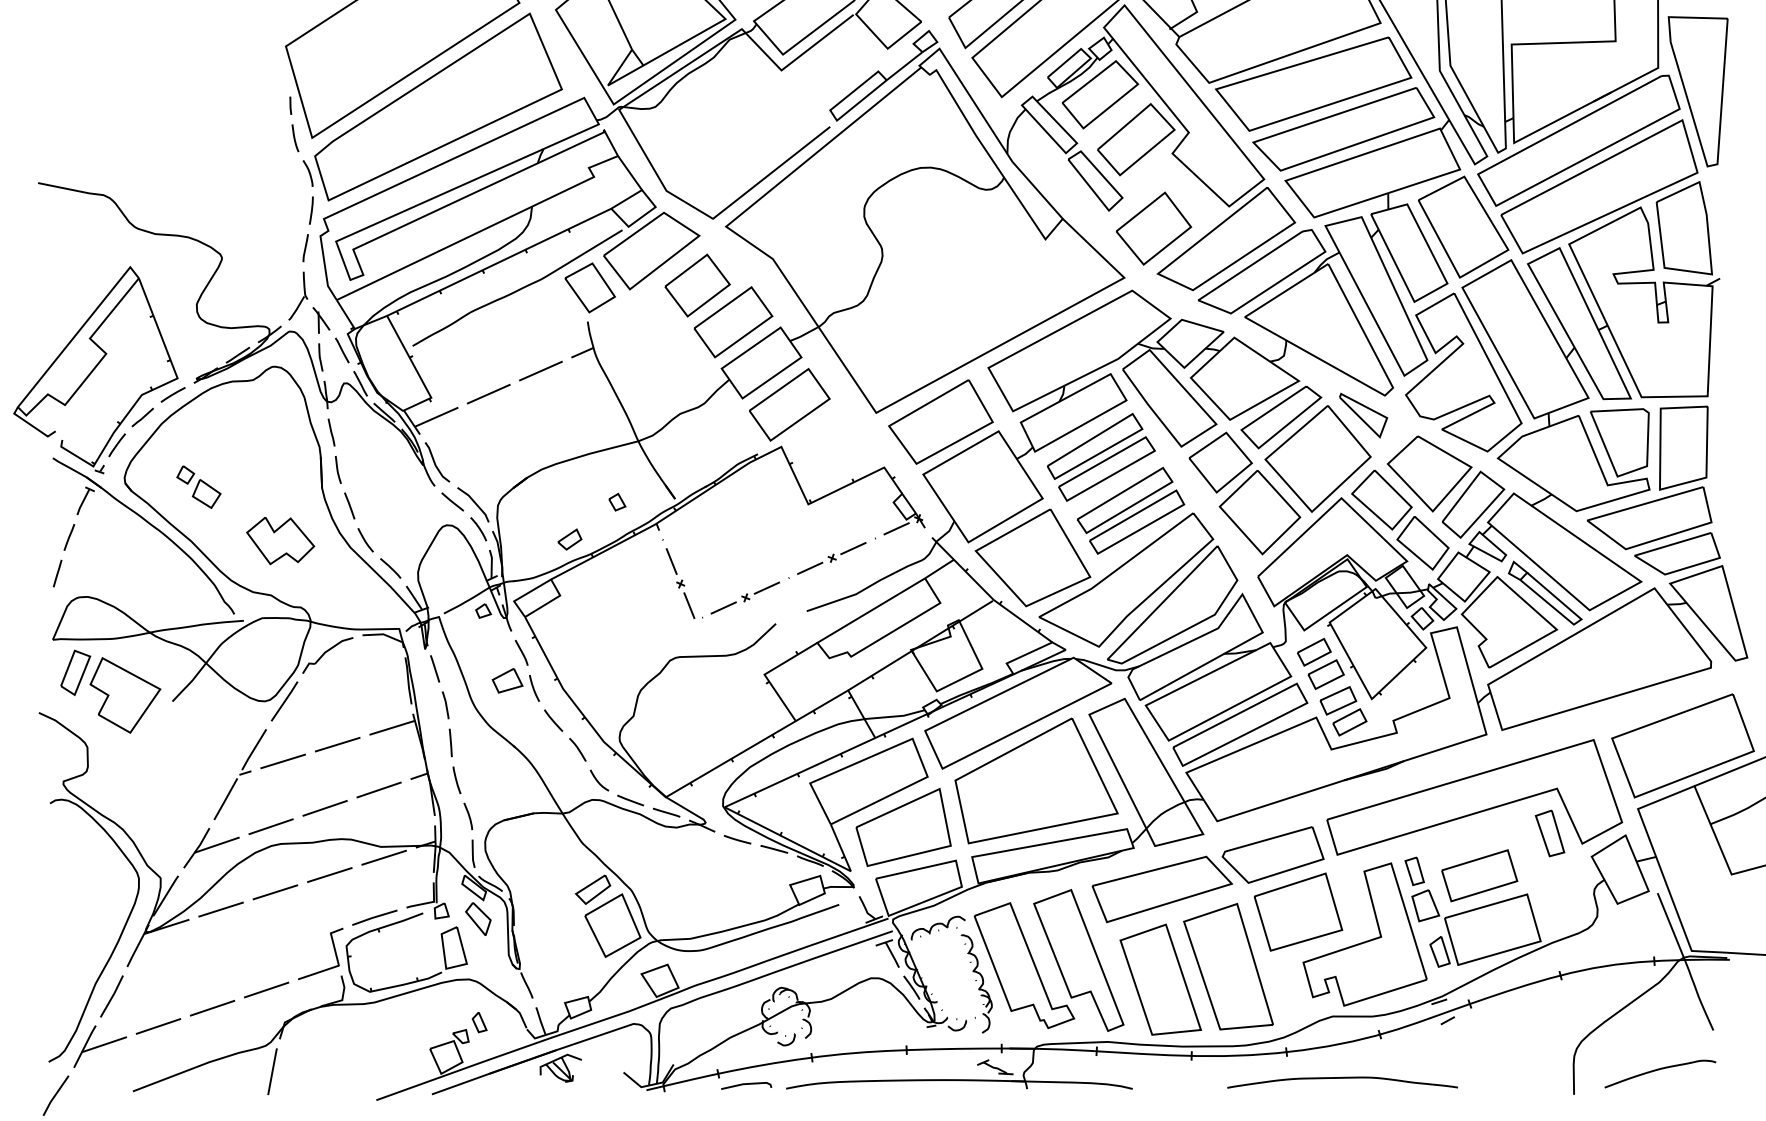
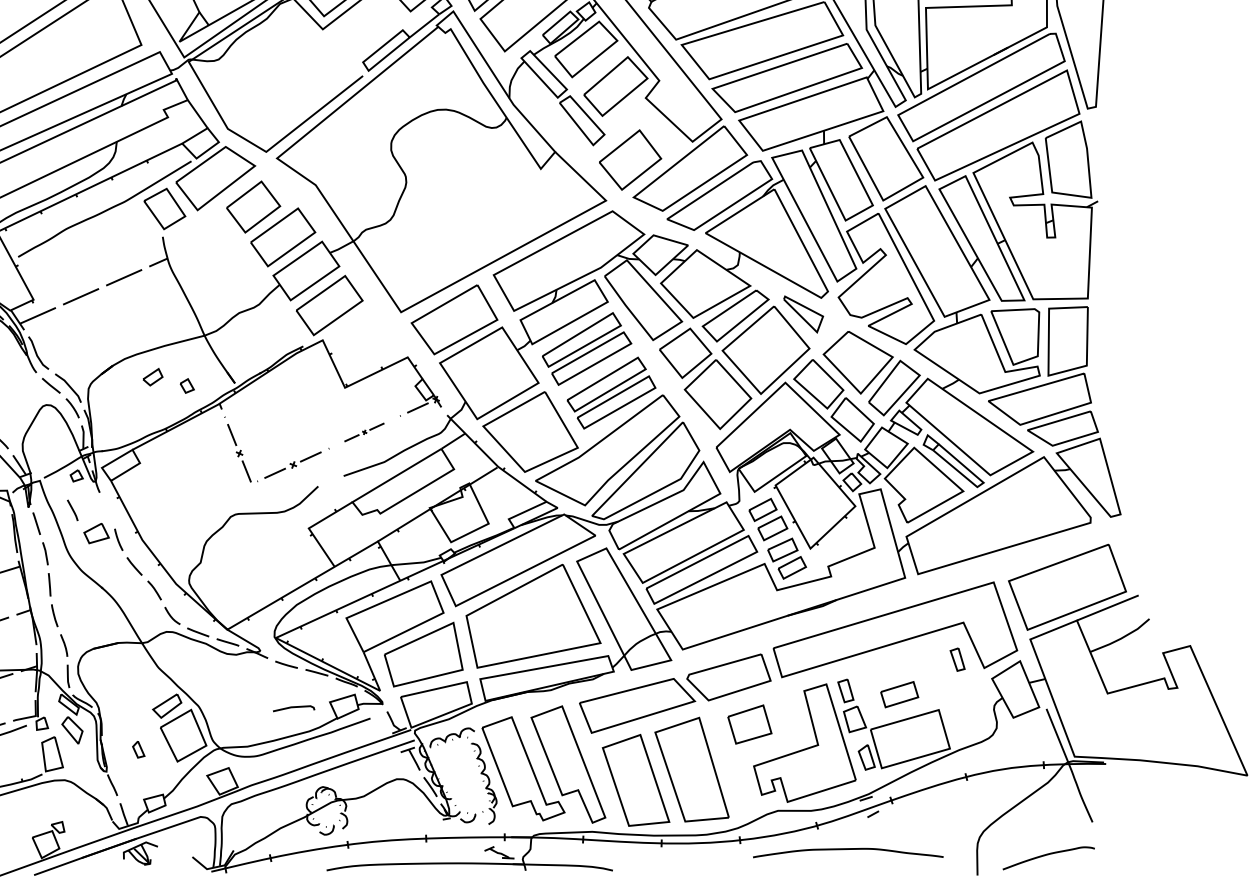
part: (569, 539) -> (152, 377), moved
part: (831, 558) -> (364, 432), size x0.7
line: (521, 652) -> (72, 510), moved
part: (1549, 833) -> (957, 659), size x0.6
part: (1479, 875) -> (899, 694), size x0.6
part: (1298, 911) -> (749, 724), size x0.6
part: (479, 1022) -> (138, 749), moved
curve: (1342, 1078) -> (848, 849), moved
line: (746, 1084) -> (293, 707), moved

